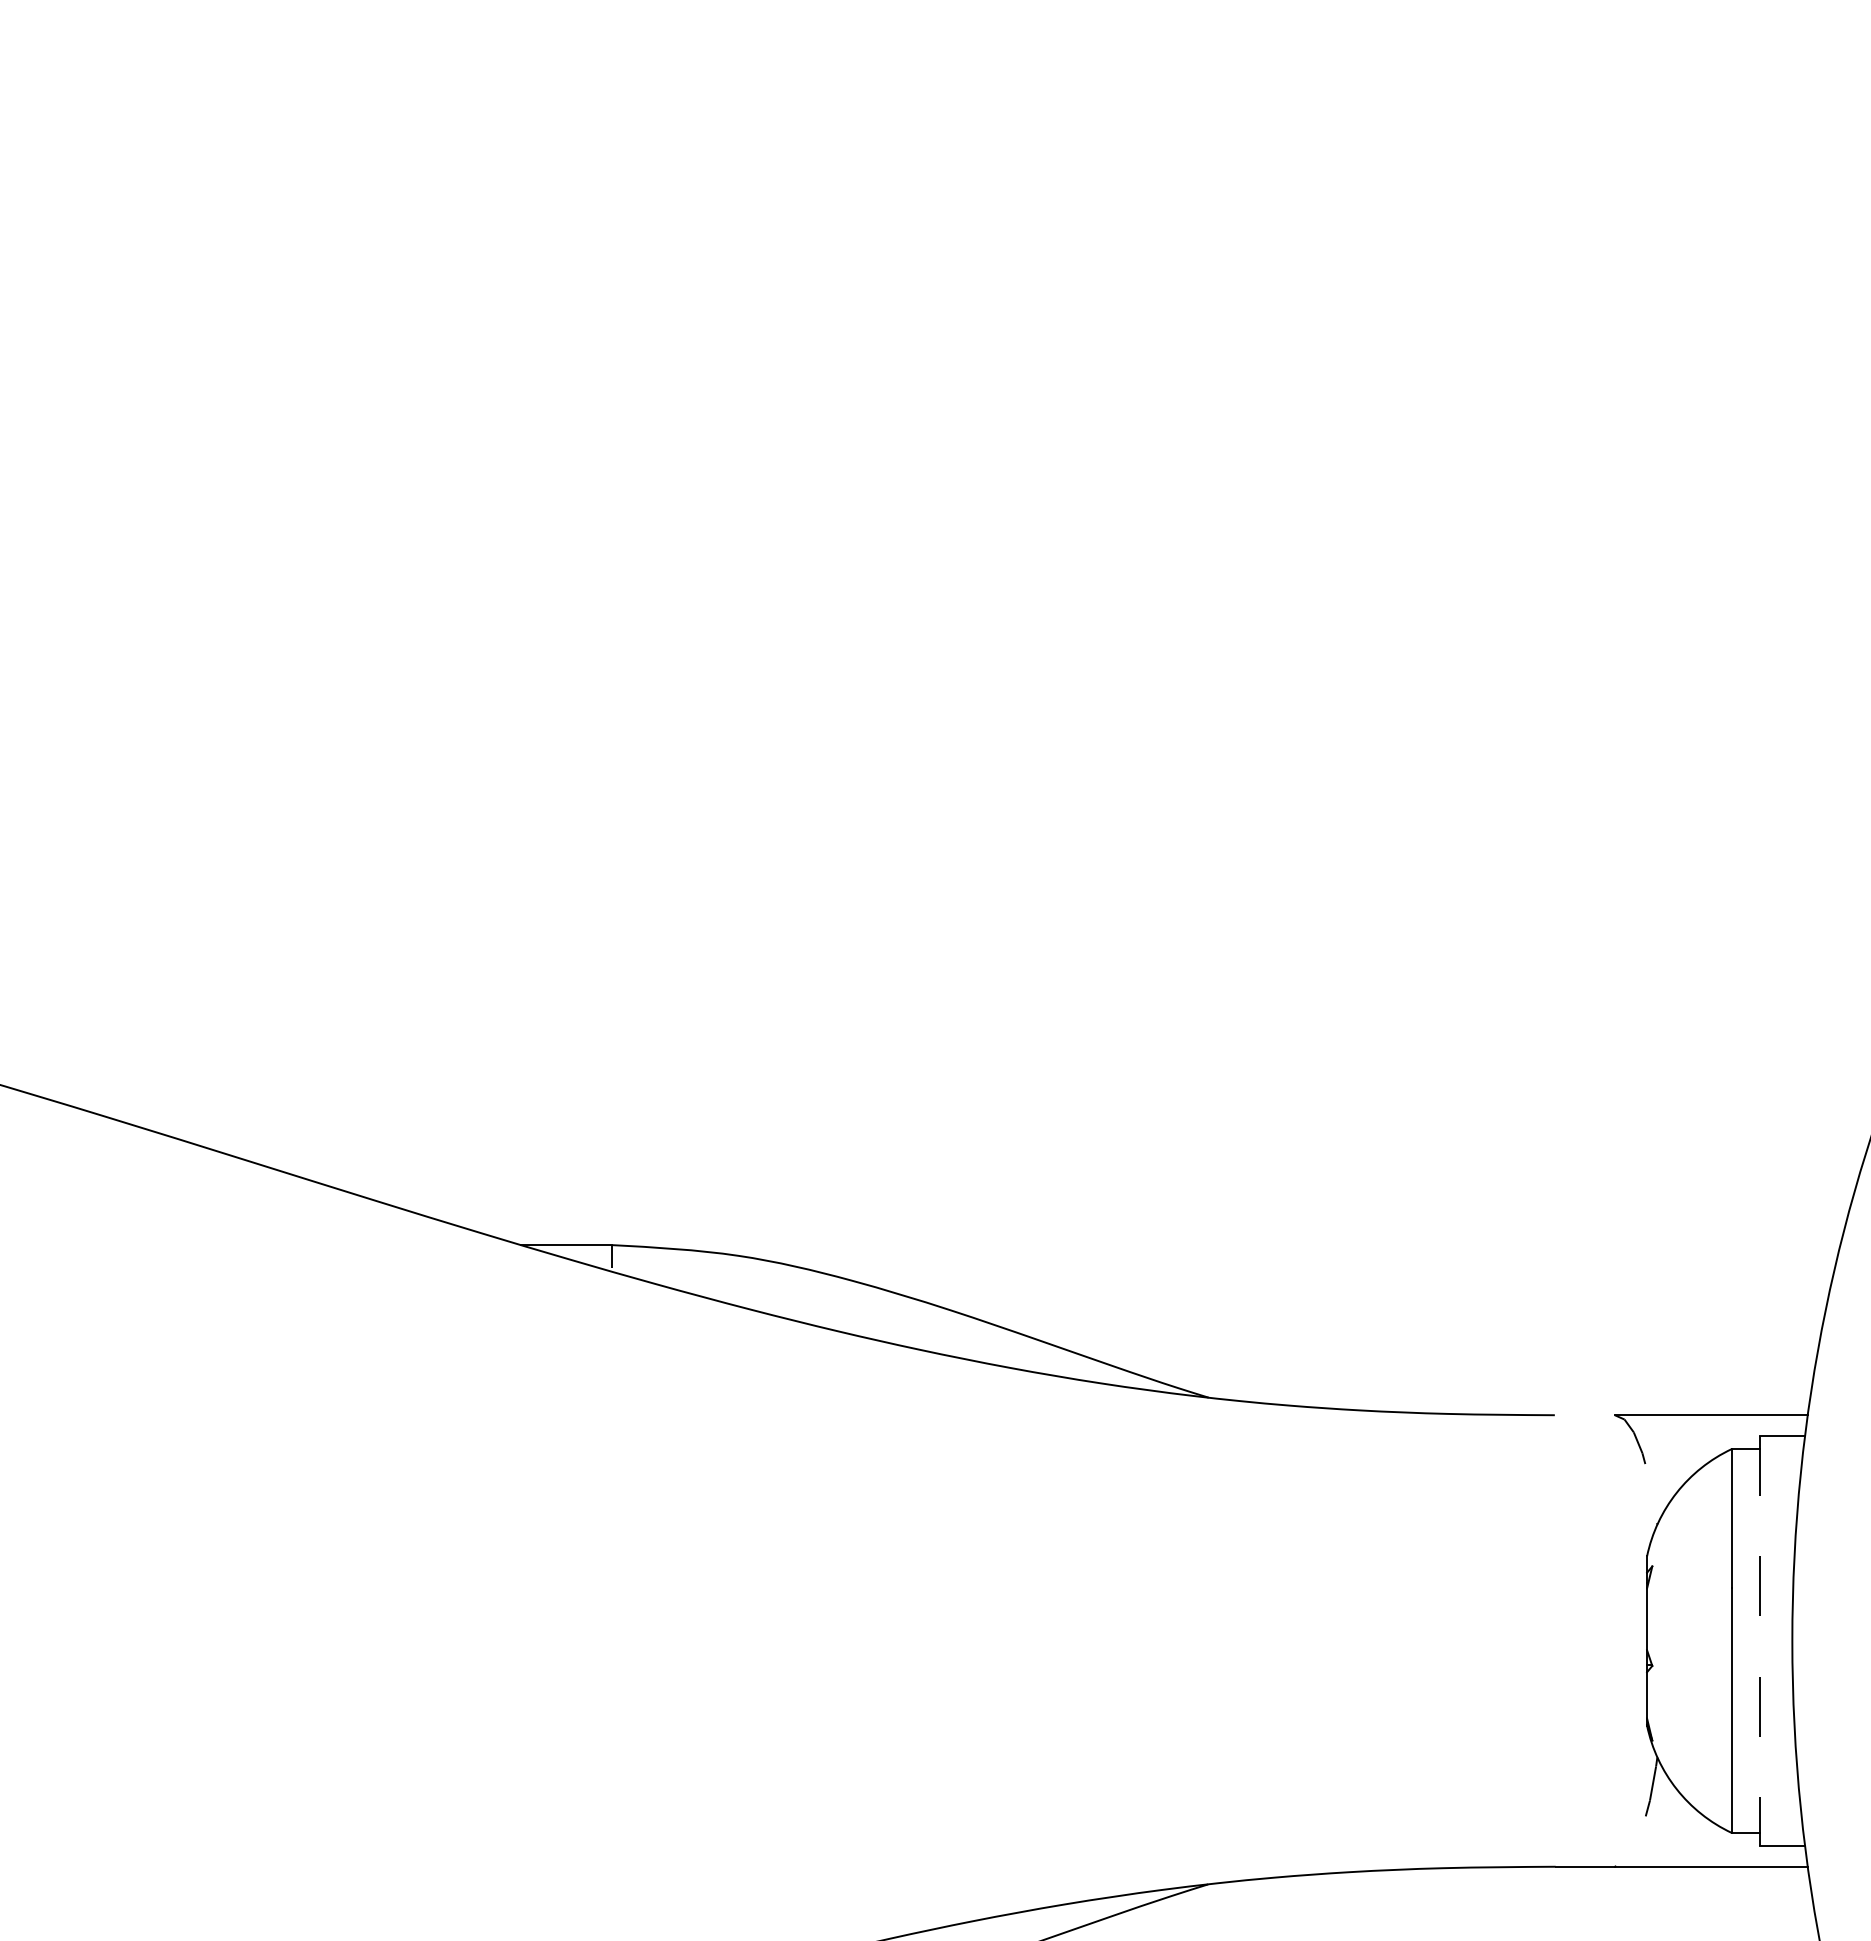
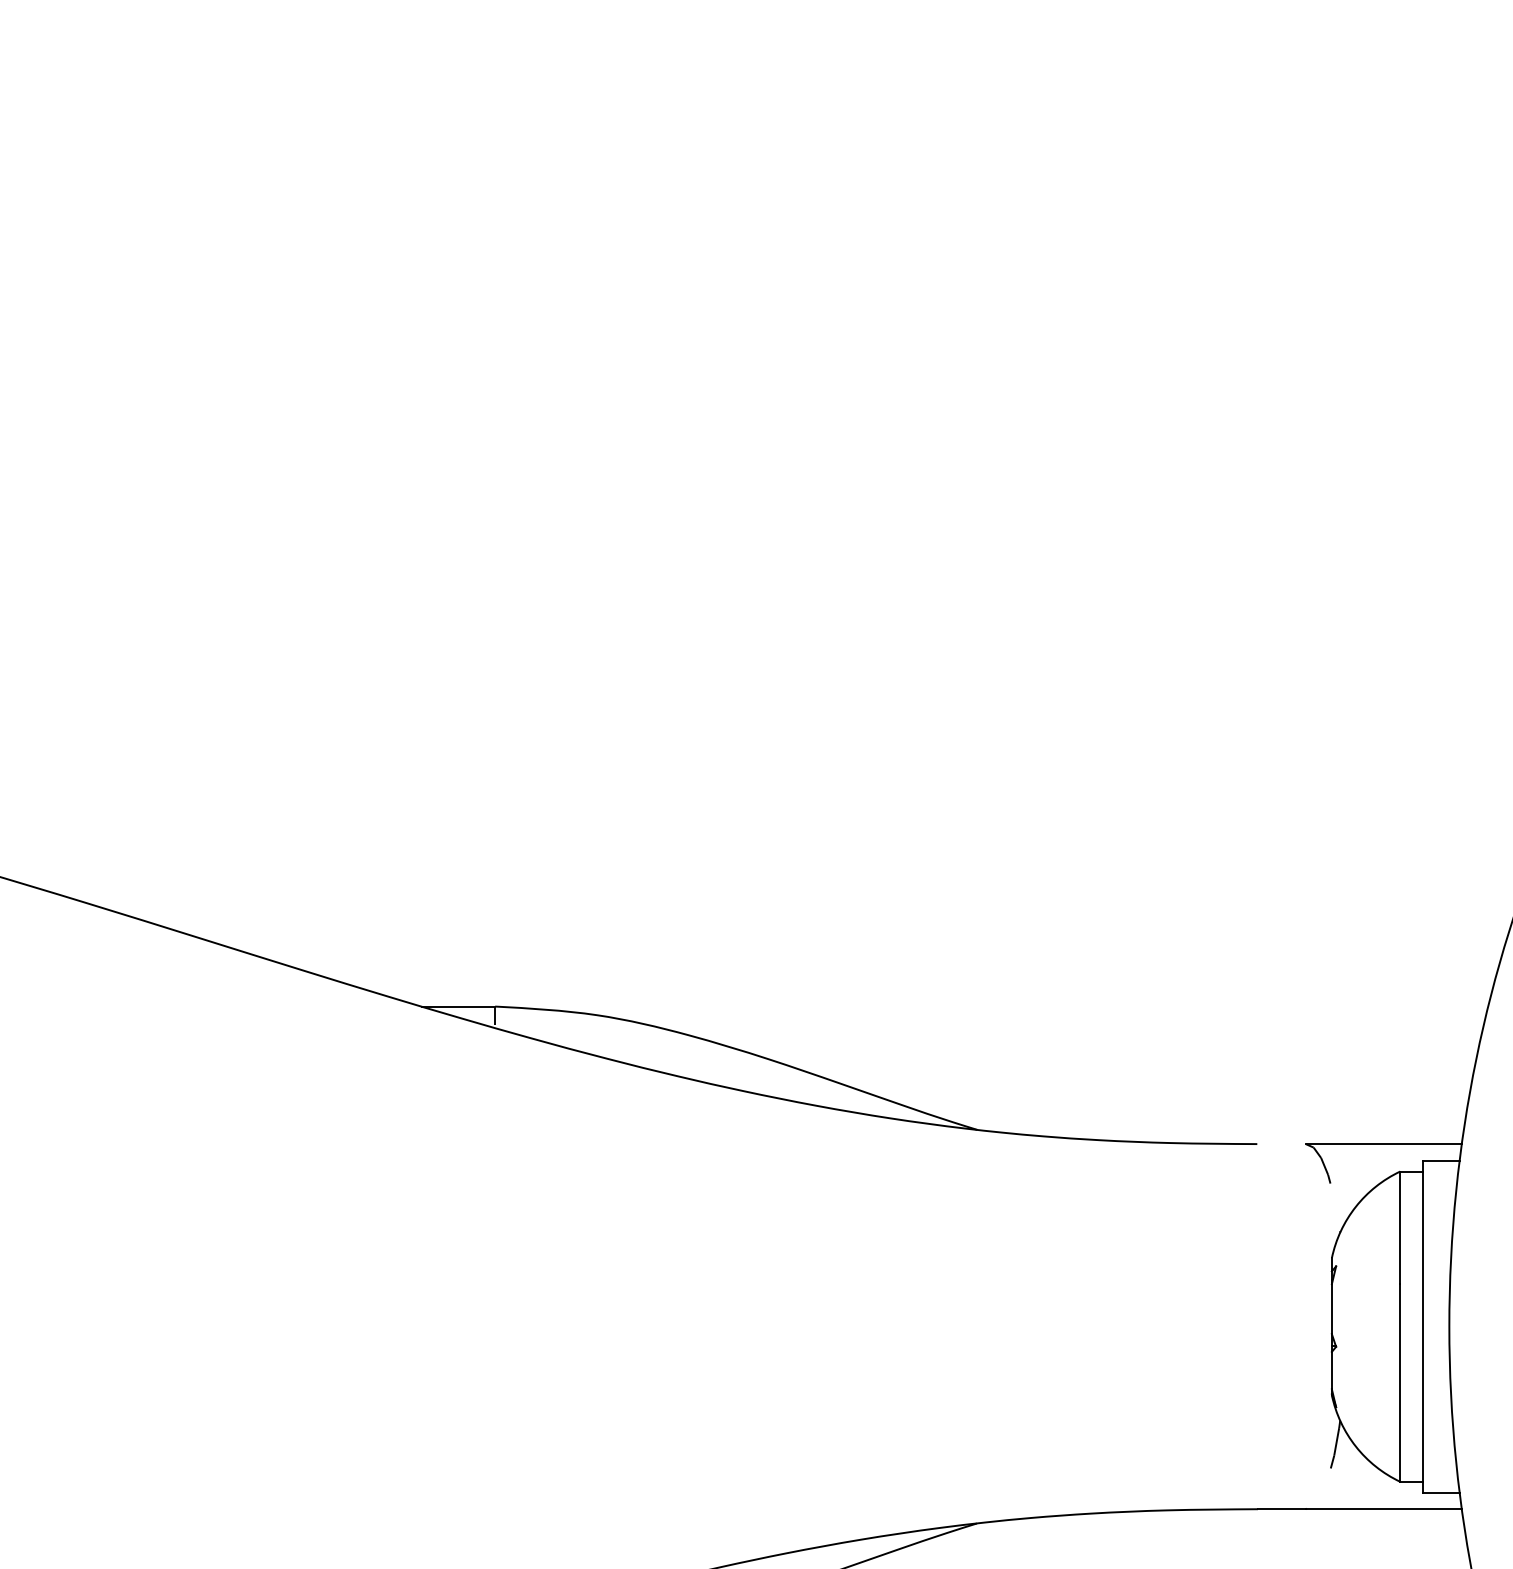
line: (1759, 1641) -> (1422, 1327), dashed -> solid

